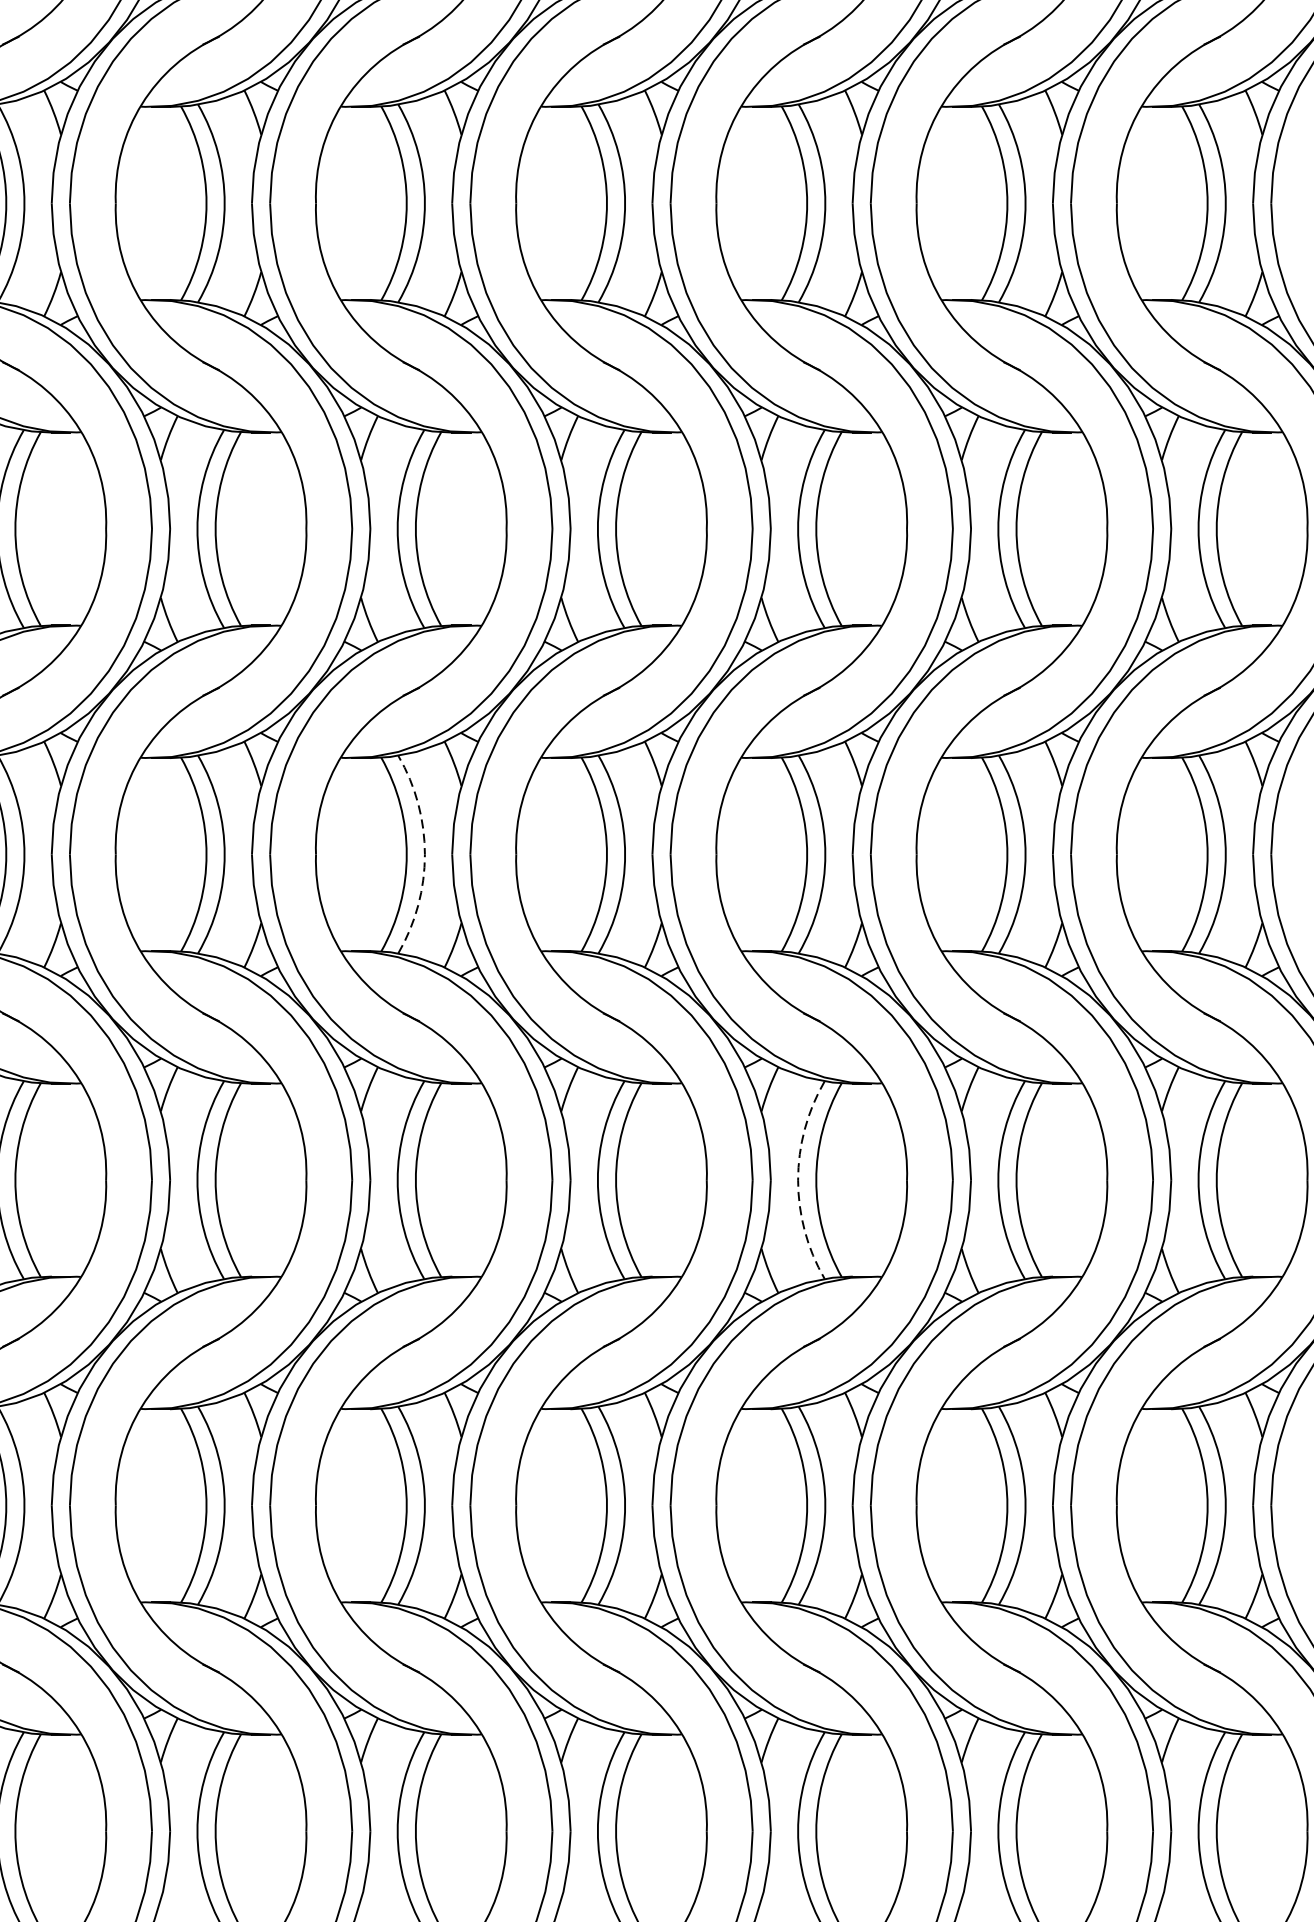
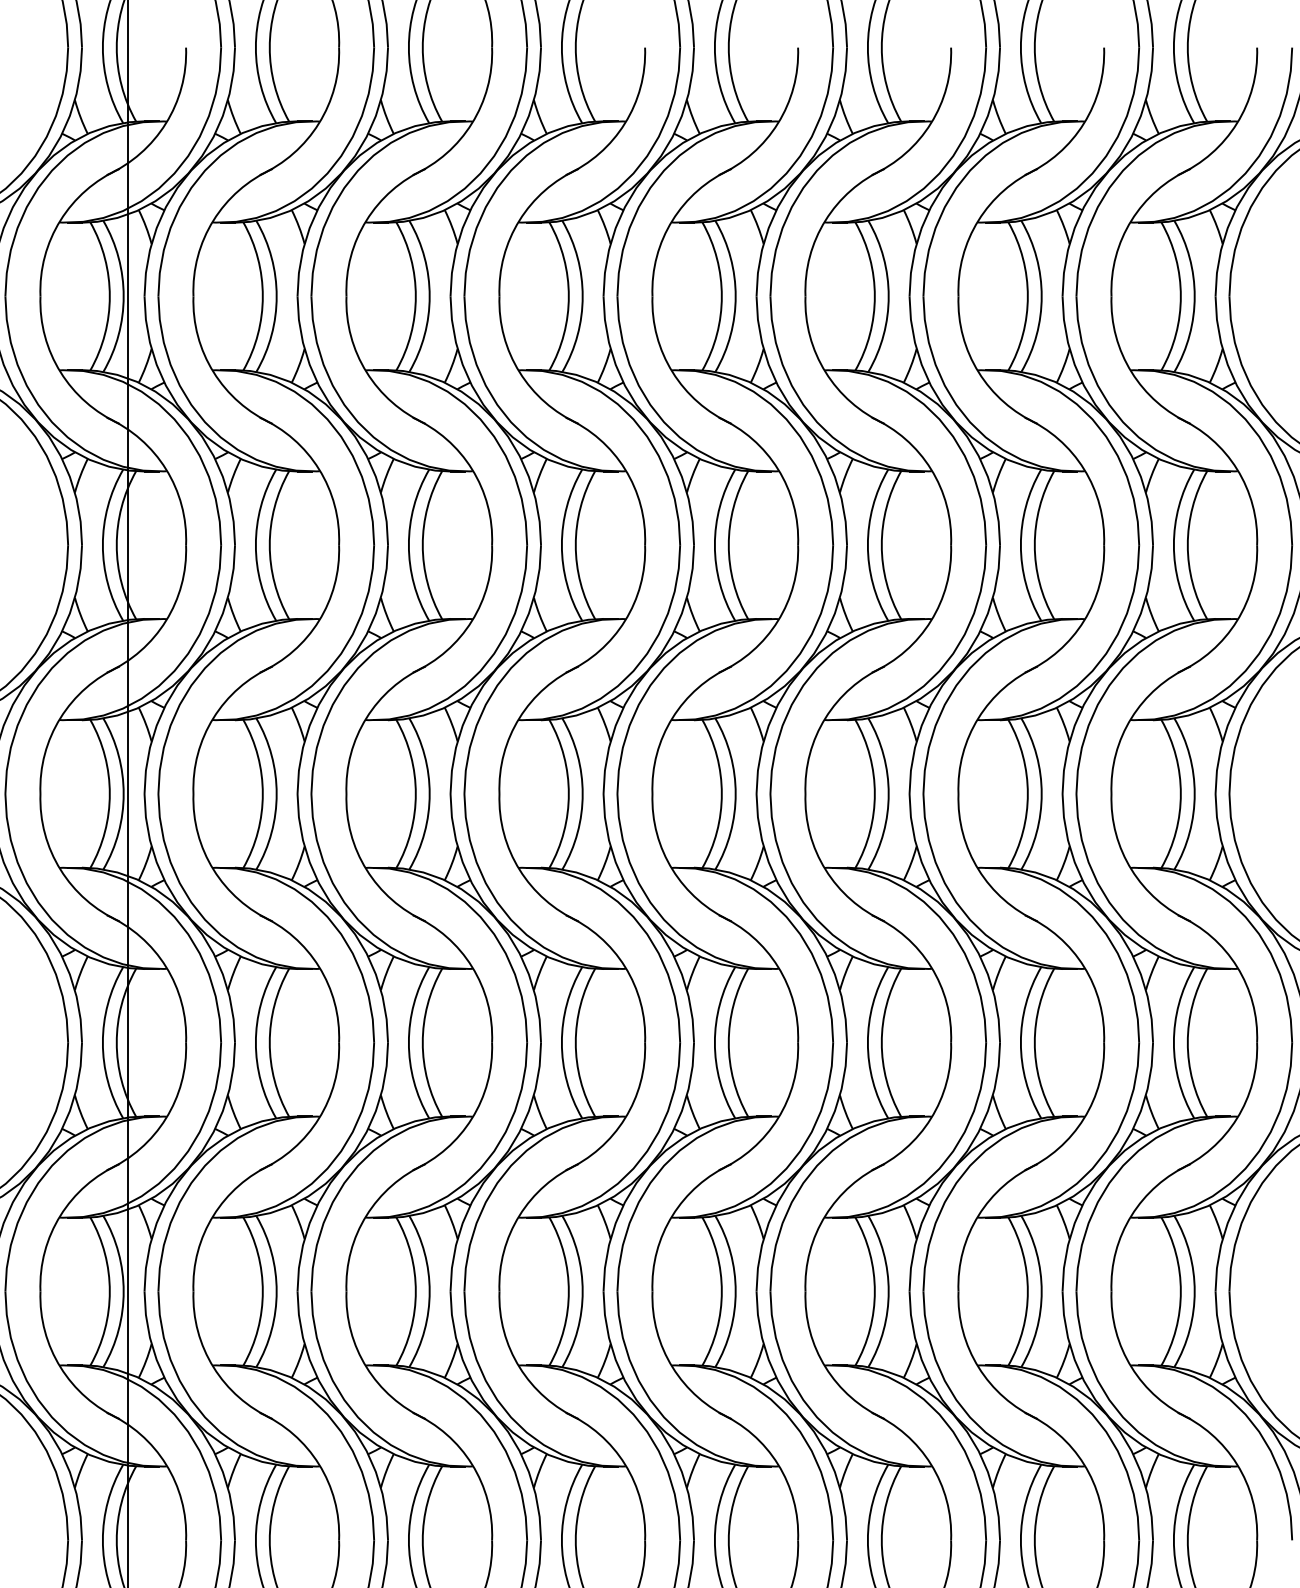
arc: (424, 853) -> (582, 793), dashed -> solid
arc: (797, 1179) -> (867, 1042), dashed -> solid

